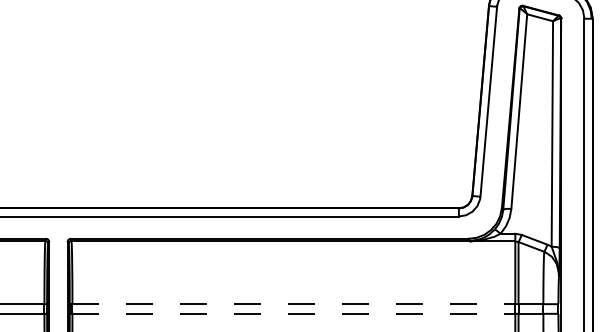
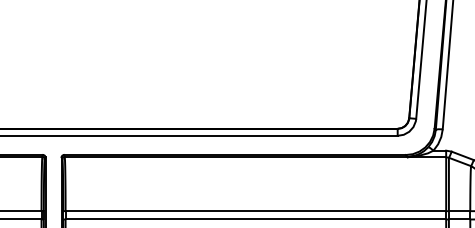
line: (294, 304) -> (256, 211), dashed -> solid
line: (294, 313) -> (256, 219), dashed -> solid

